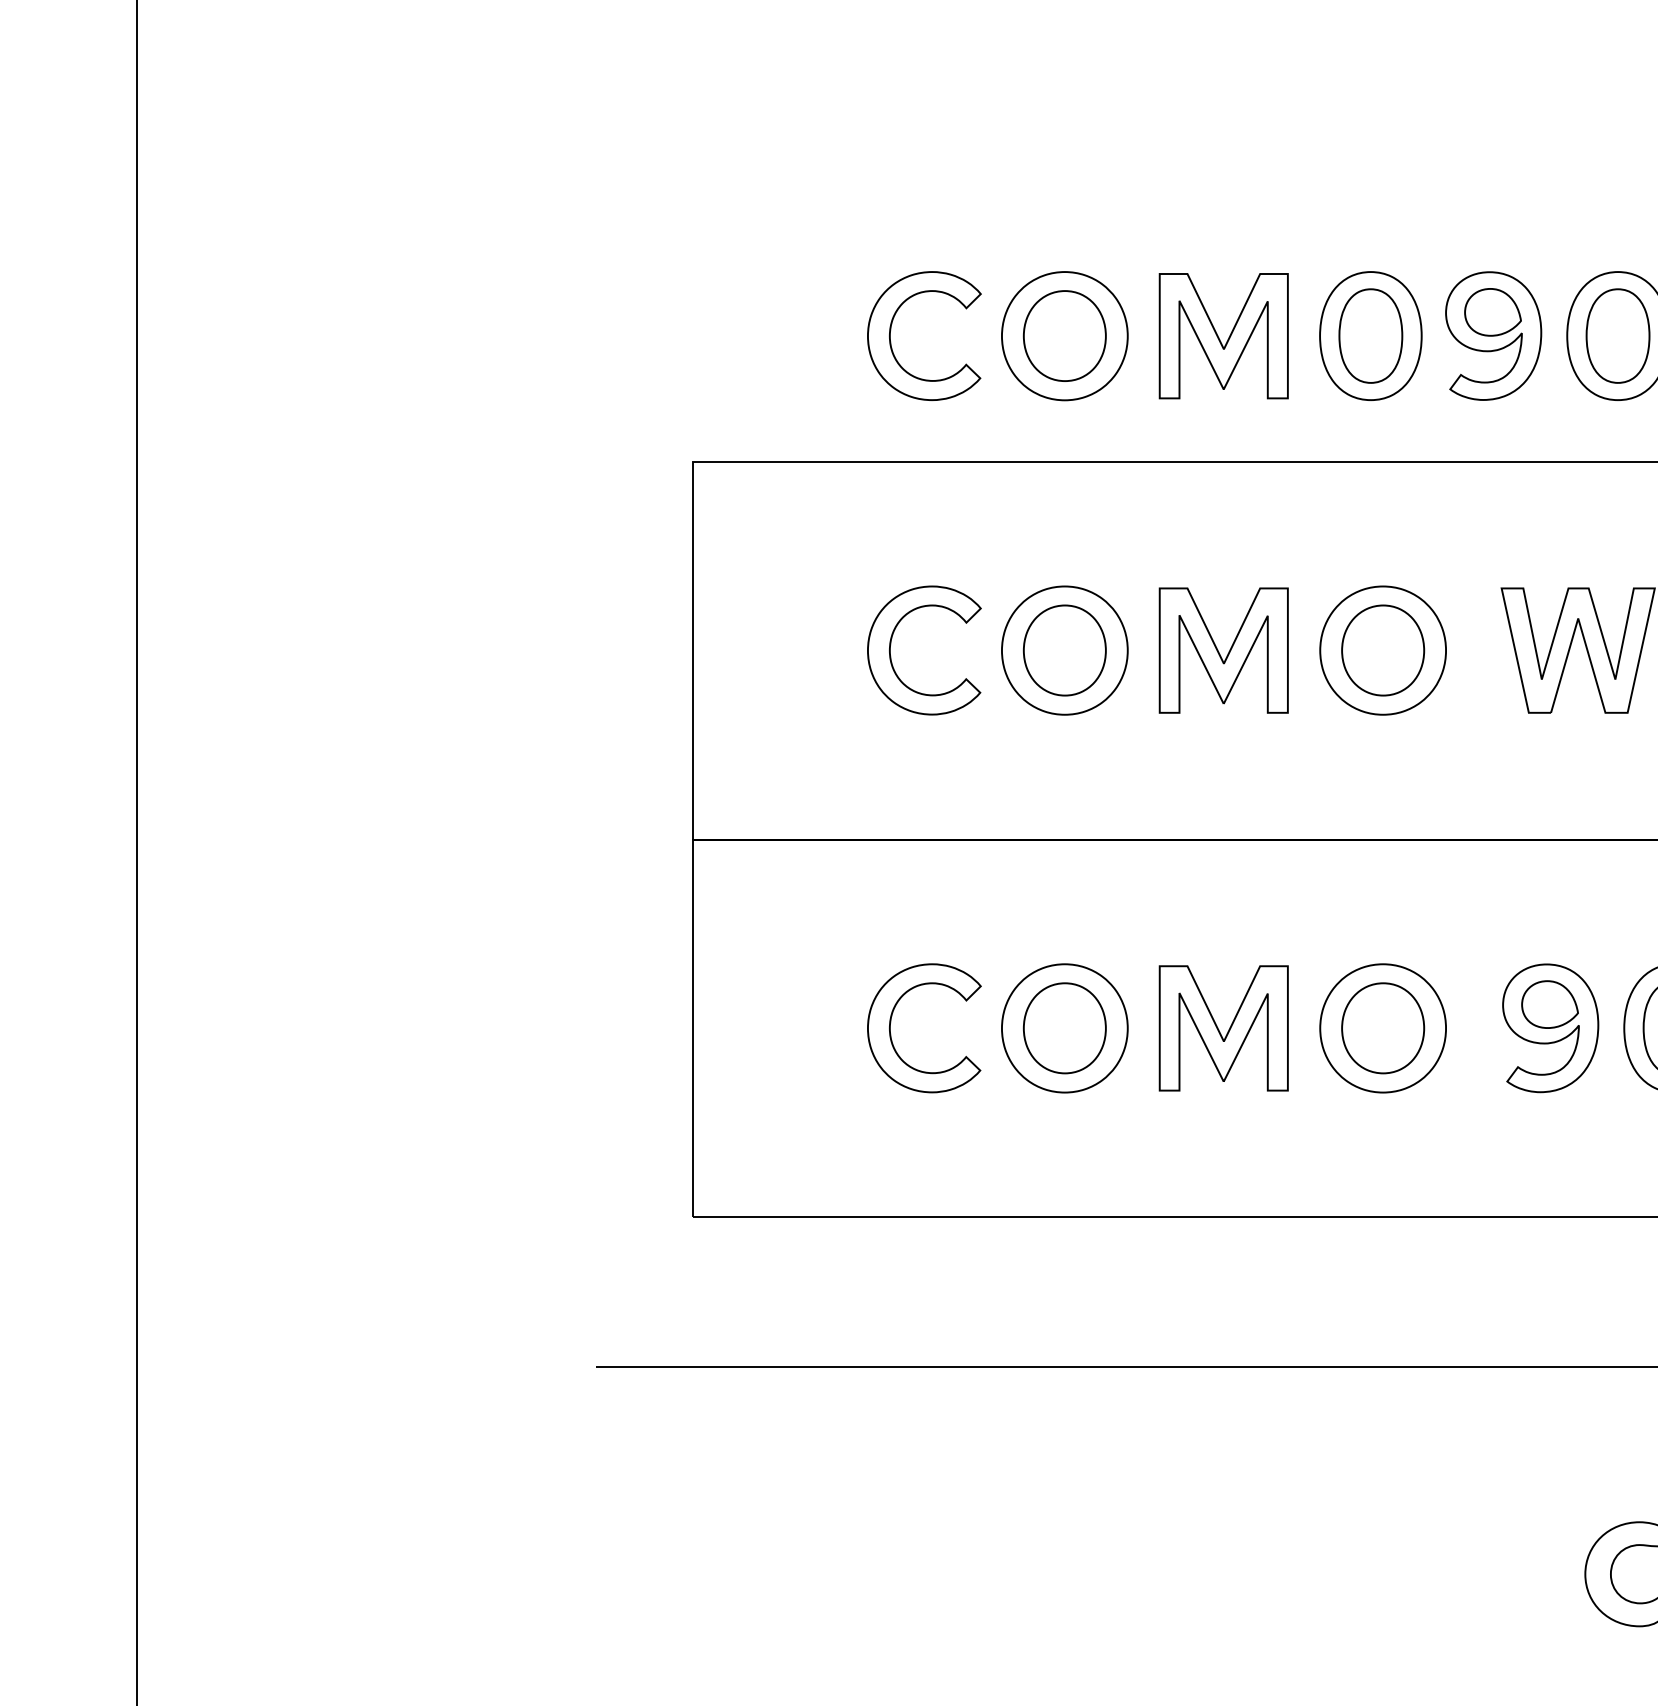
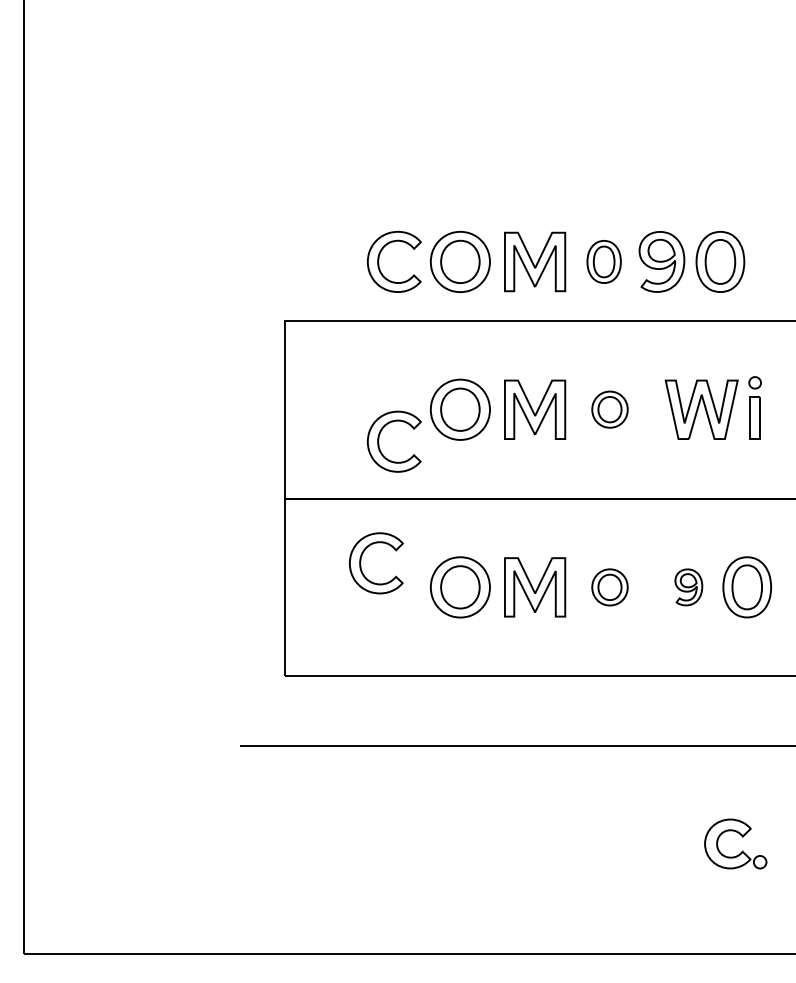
part: (1369, 335) -> (603, 261), size x0.7
part: (892, 647) -> (379, 440), moved
part: (1382, 649) -> (609, 409), size x0.6
part: (892, 1024) -> (361, 561), moved
part: (1382, 1028) -> (609, 587), size x0.6
part: (1550, 1028) -> (688, 587), size x0.6

